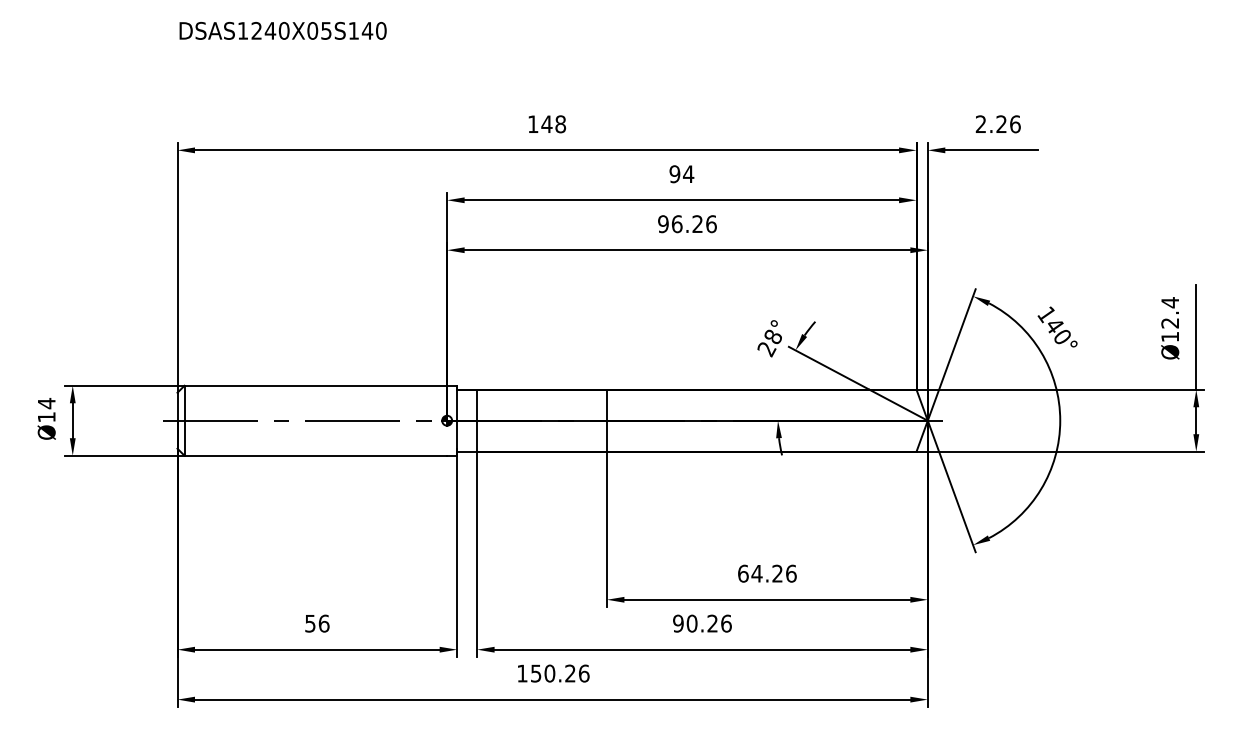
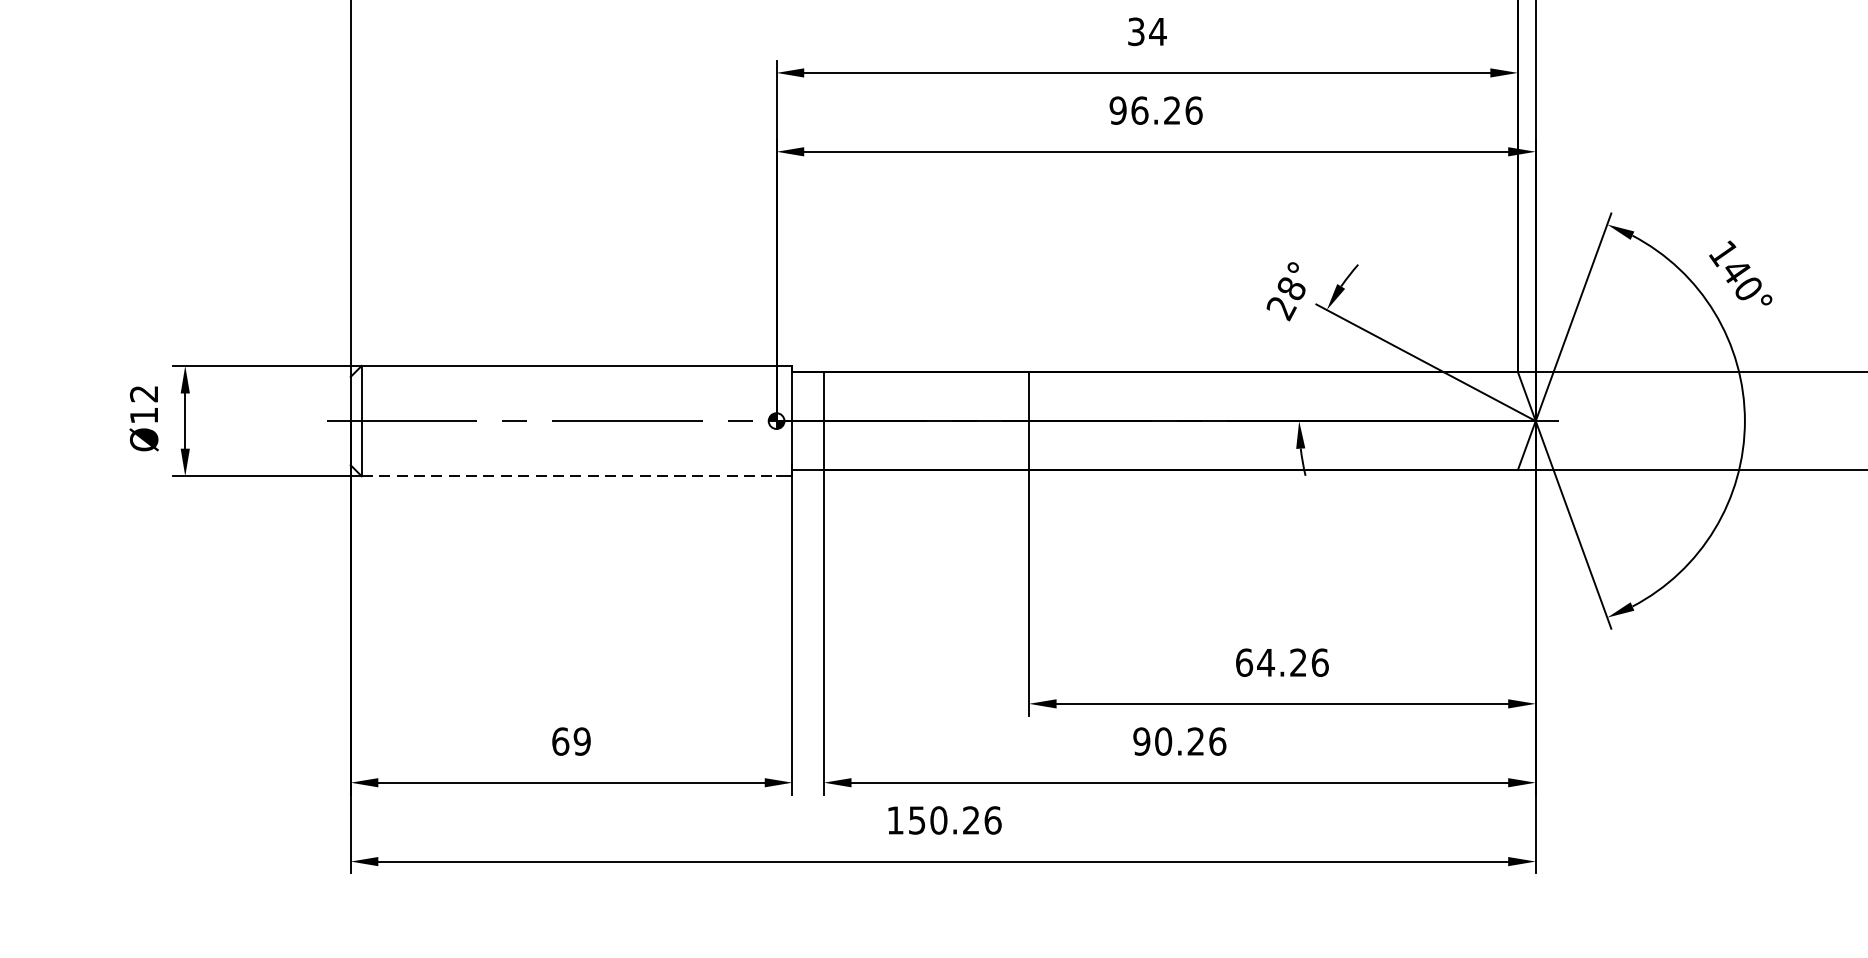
text: (674, 174) -> (1135, 32), 94 -> 34
text: (46, 403) -> (143, 393), Ø14 -> Ø12
line: (316, 455) -> (570, 475), solid -> dashed
text: (317, 623) -> (571, 741), 56 -> 69

